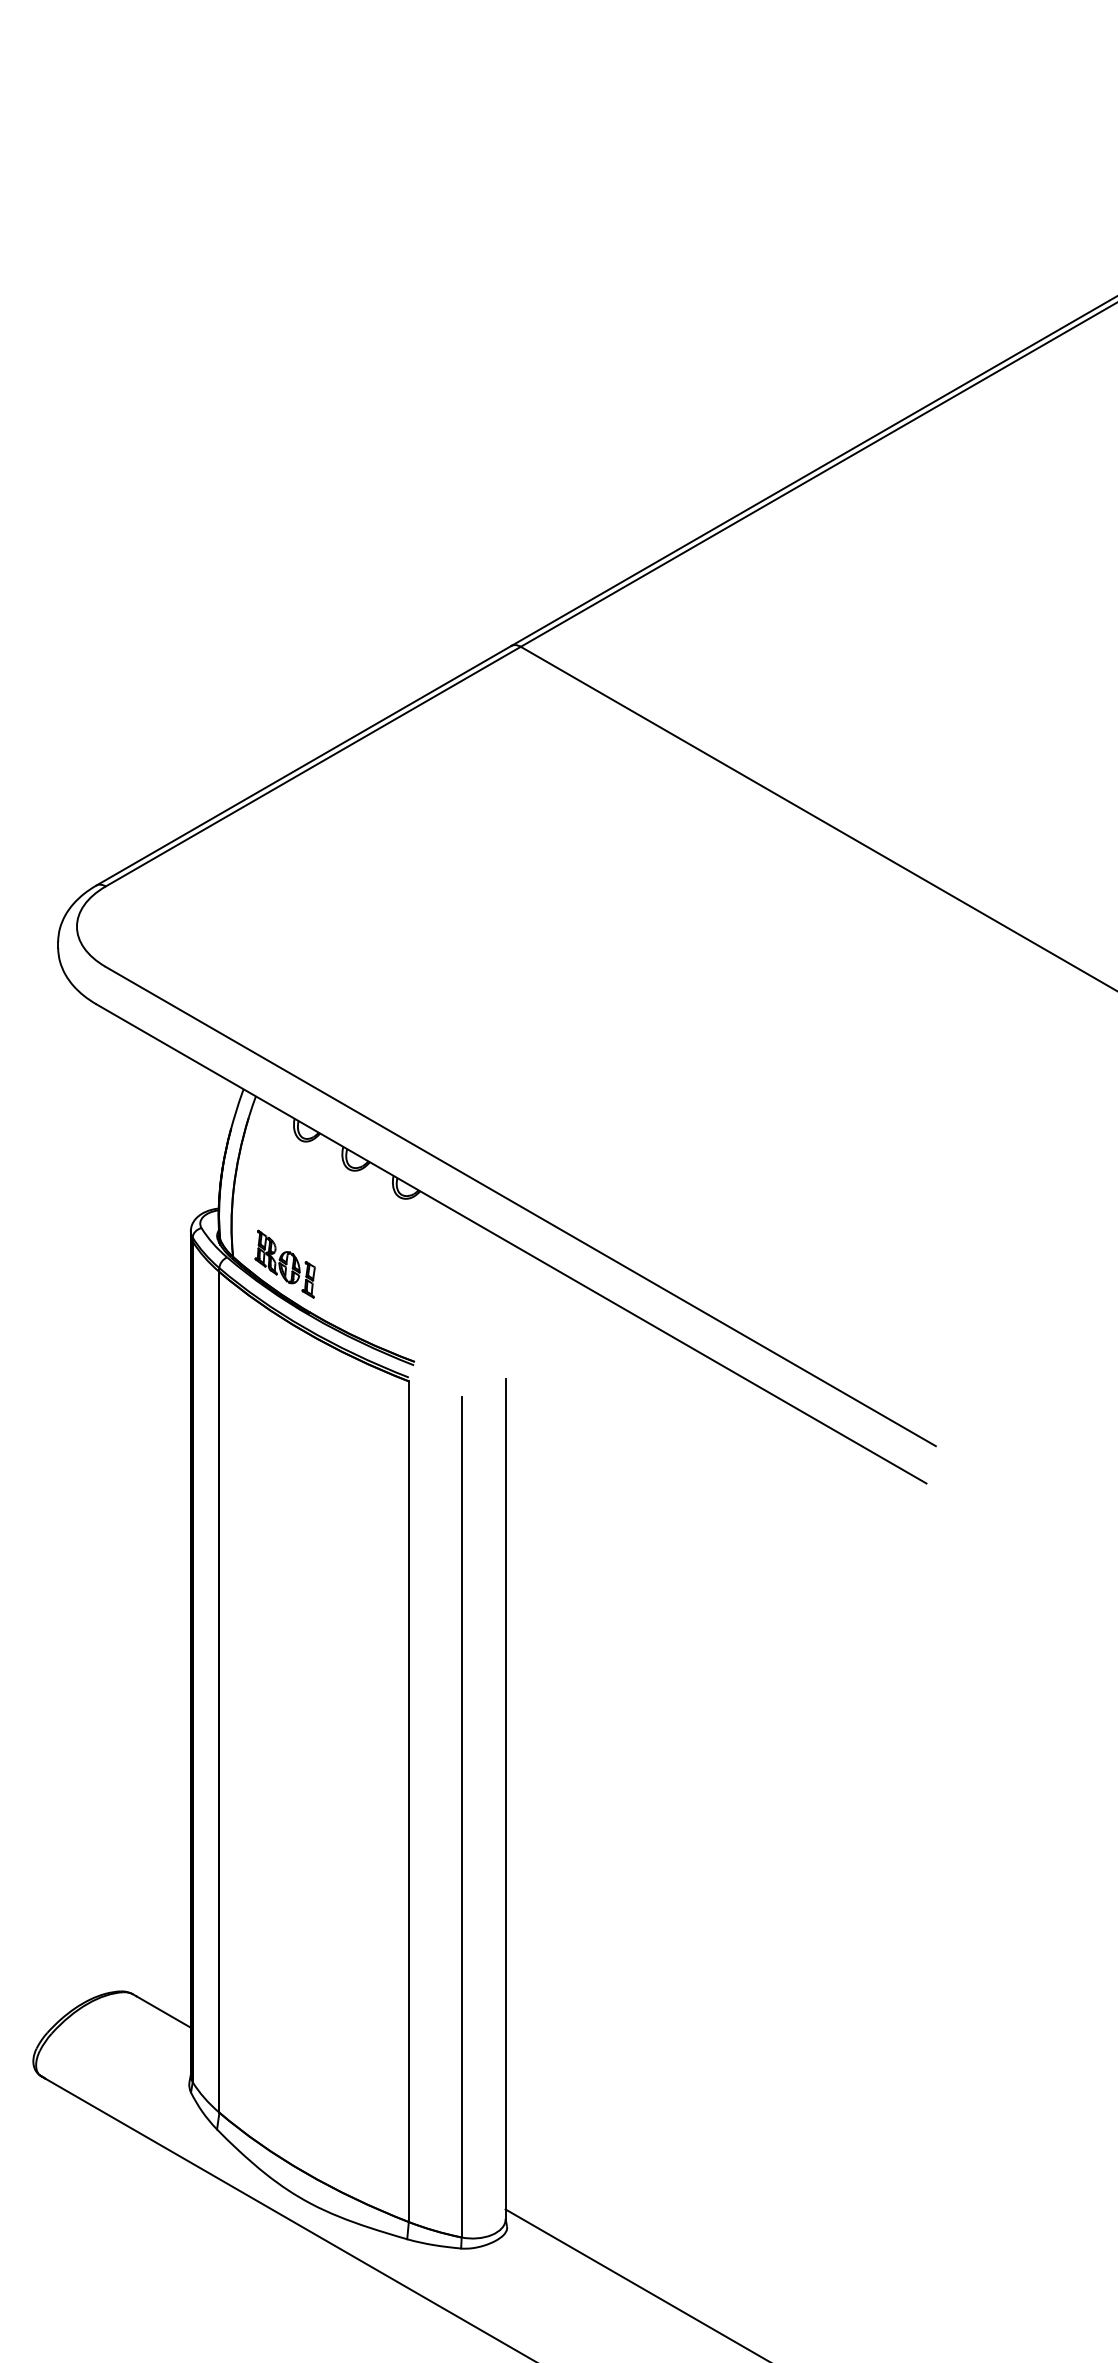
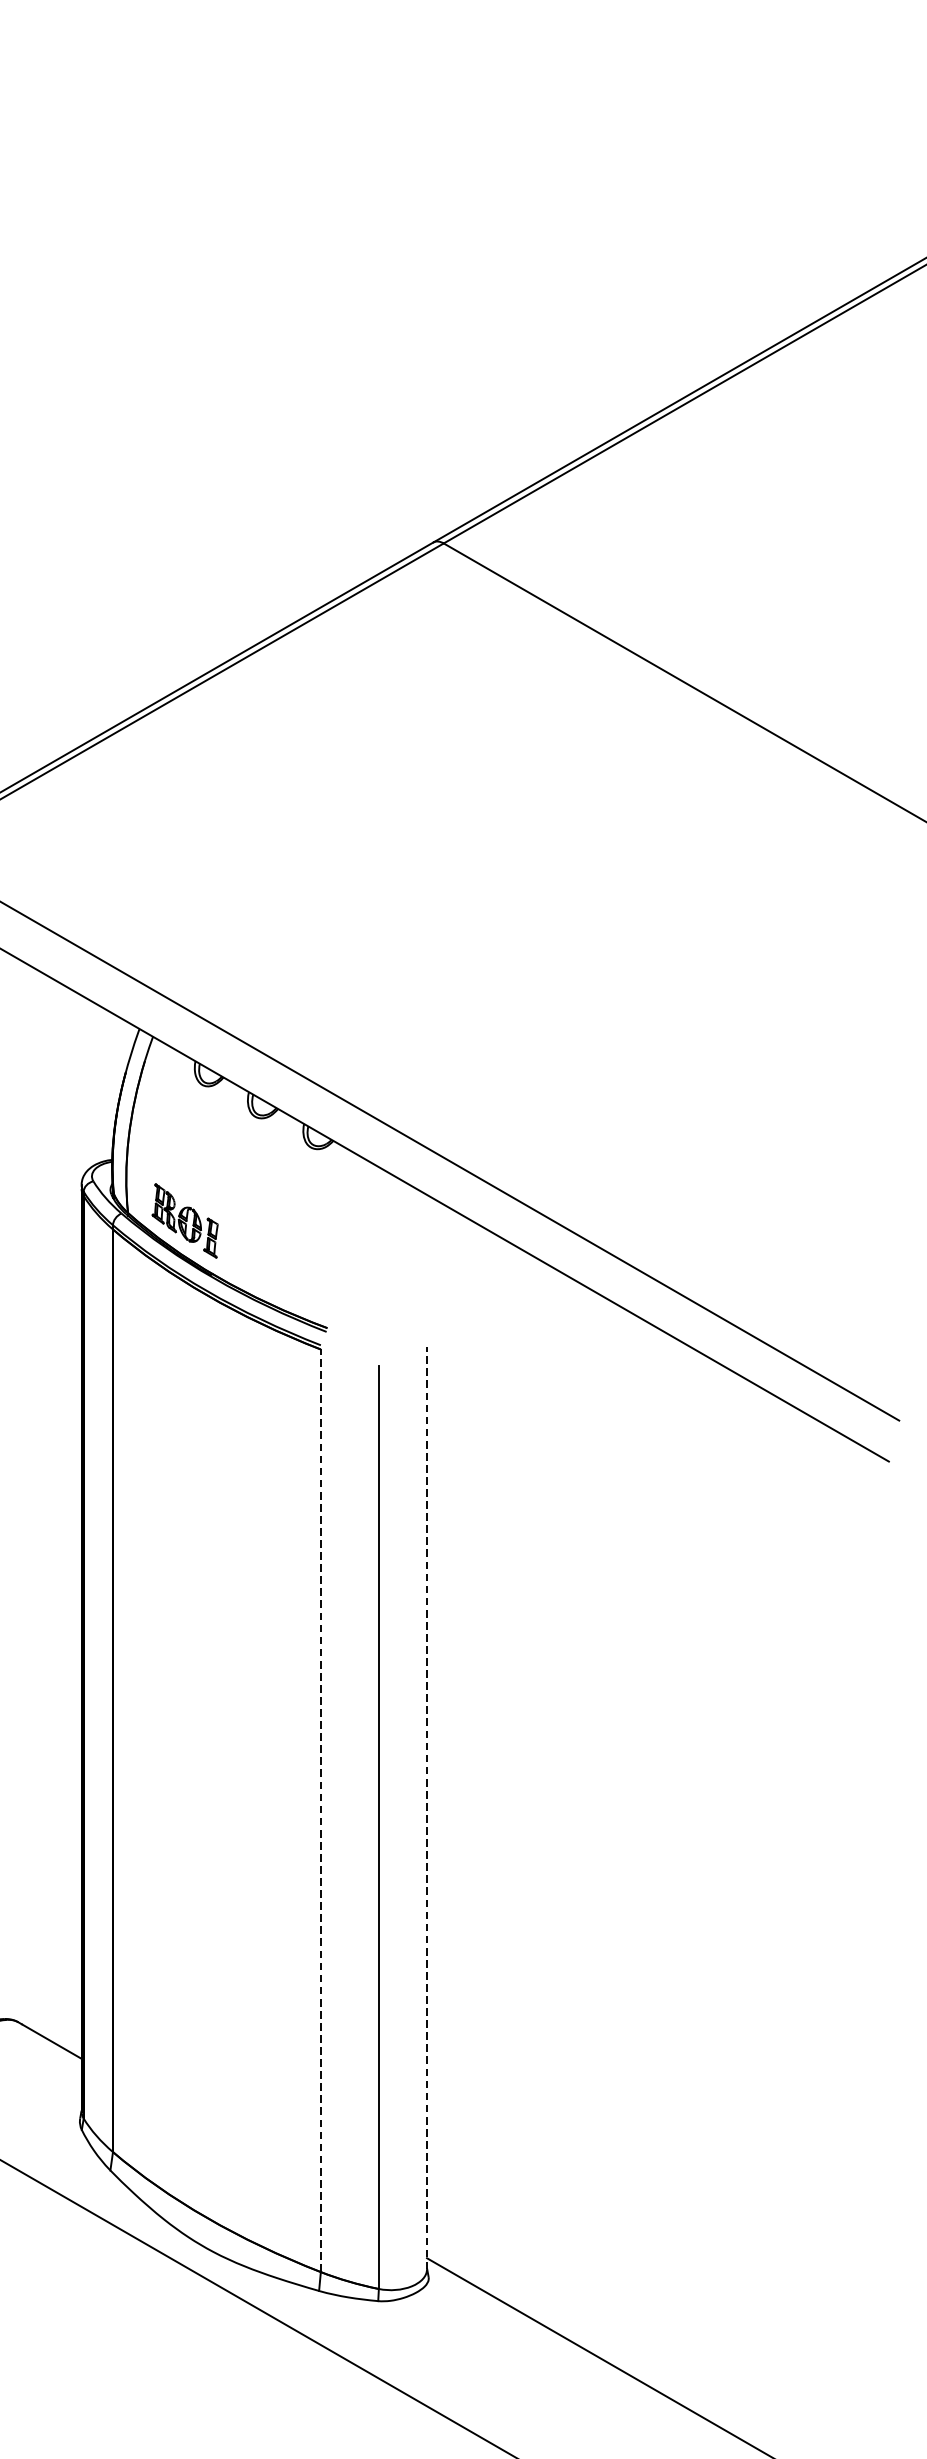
line: (505, 1798) -> (426, 1807), solid -> dashed
line: (408, 1801) -> (320, 1810), solid -> dashed

